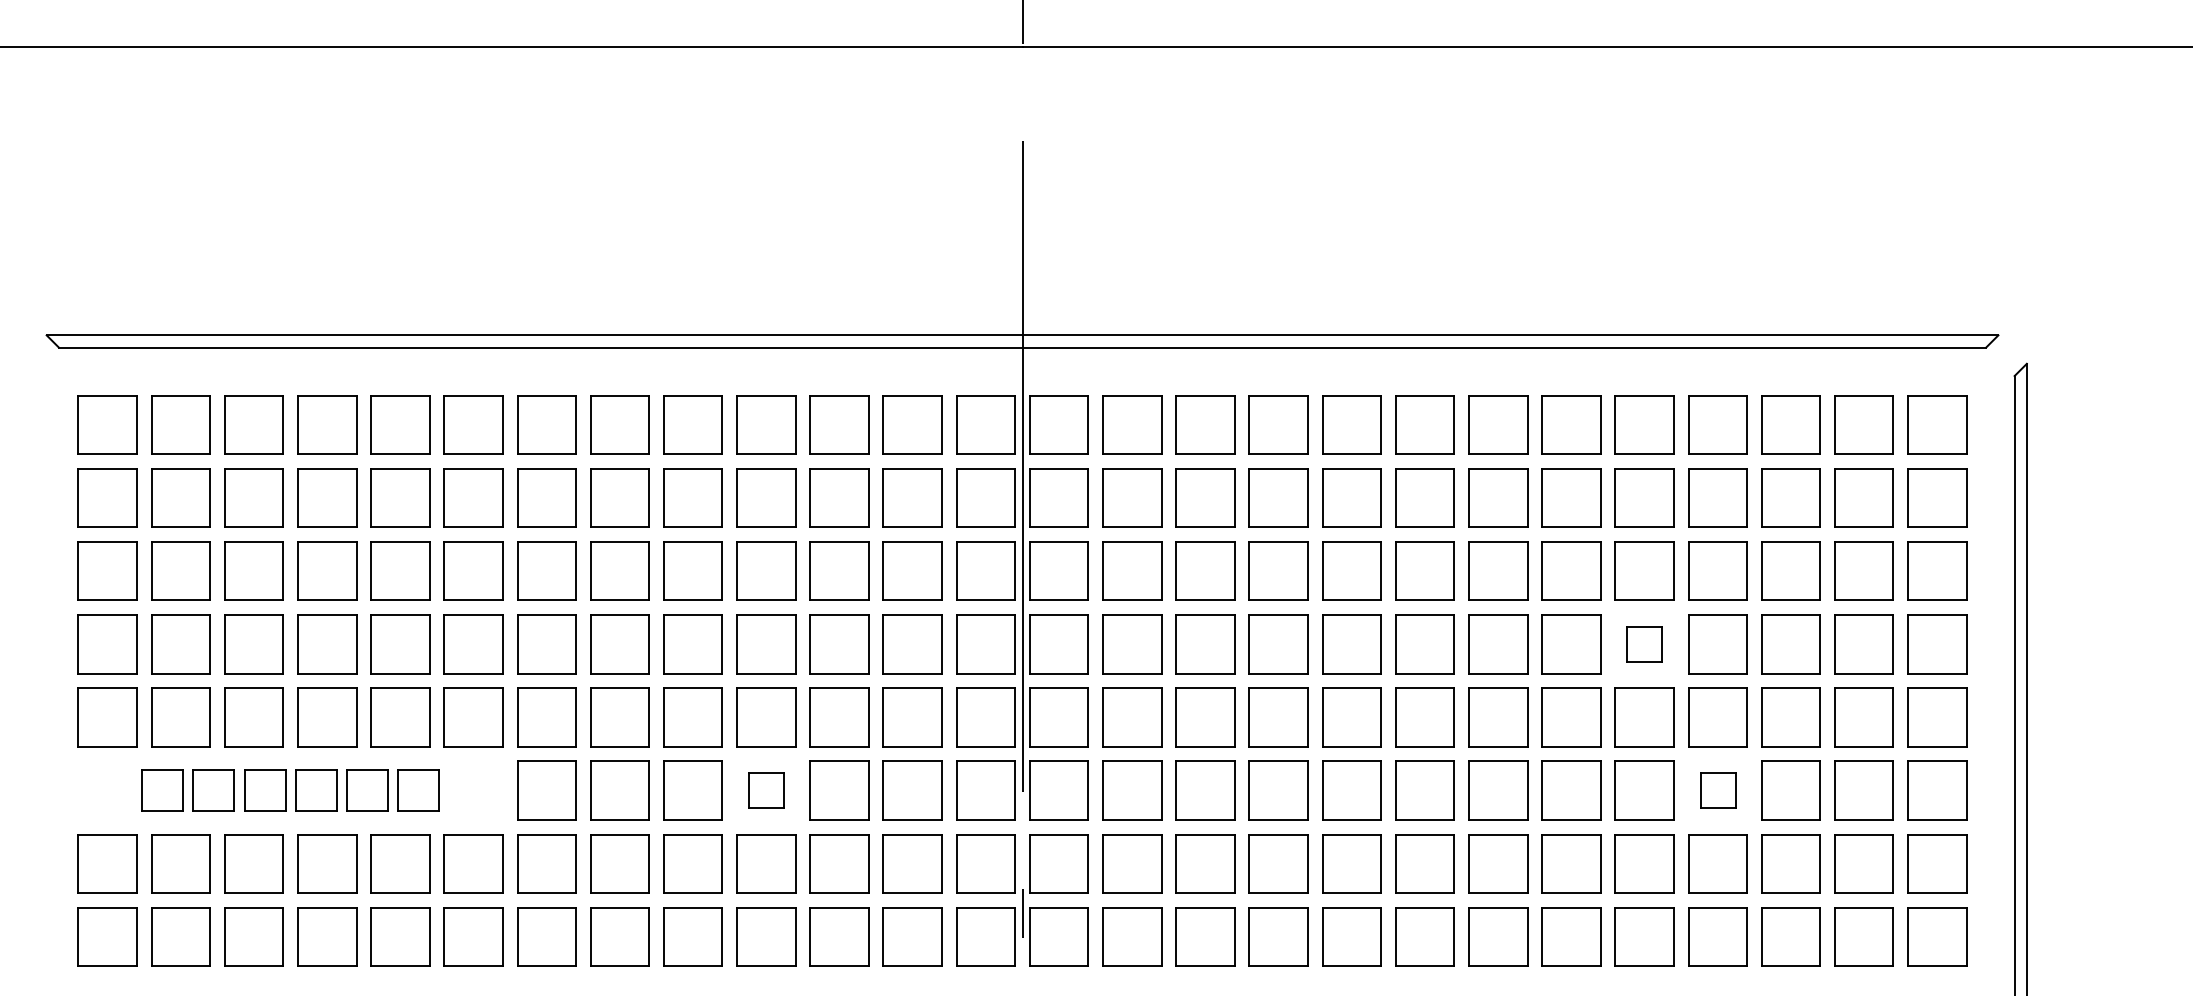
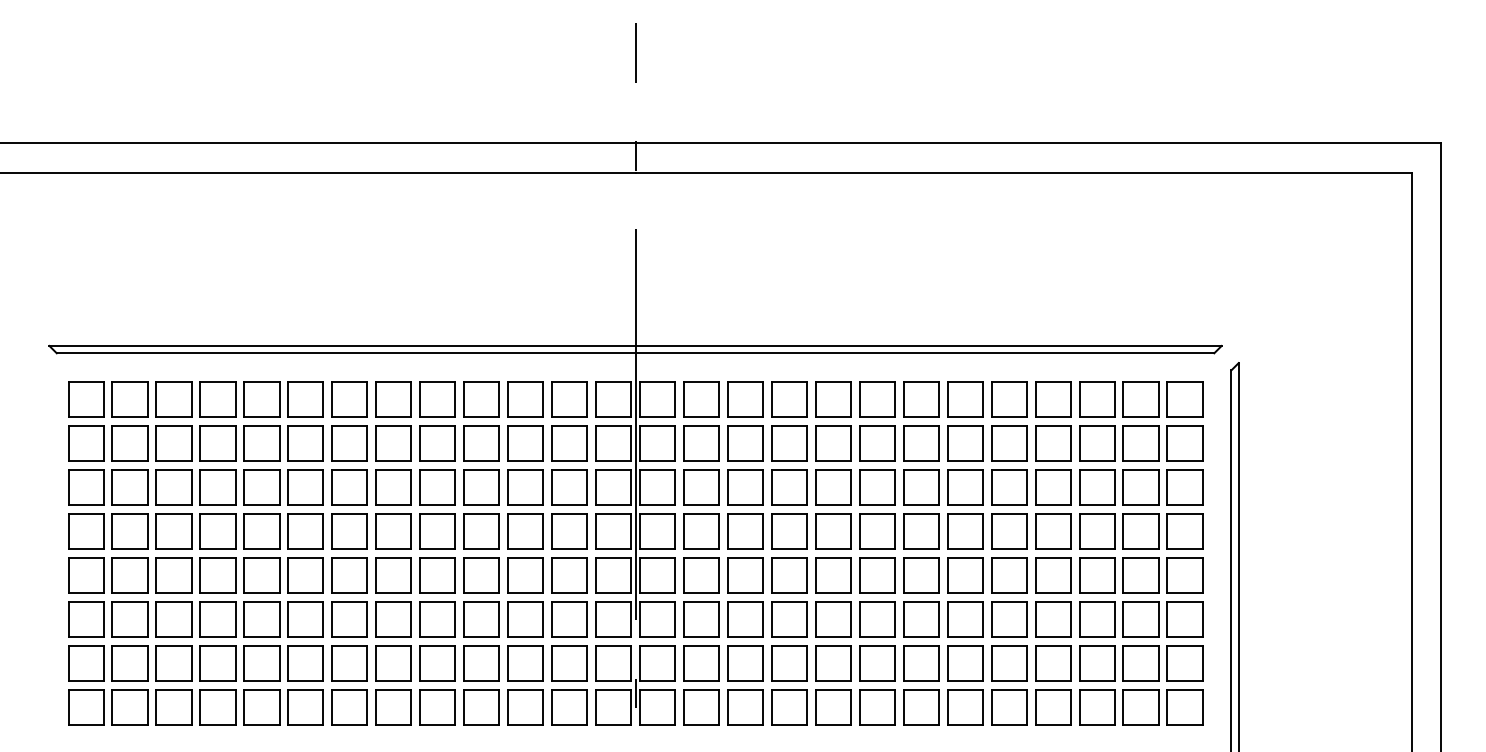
part: (1645, 644) -> (1009, 531), size x1.67
part: (289, 790) -> (195, 619), size x1.43
part: (766, 790) -> (481, 619), size x1.67
part: (1718, 790) -> (1053, 619), size x1.67

